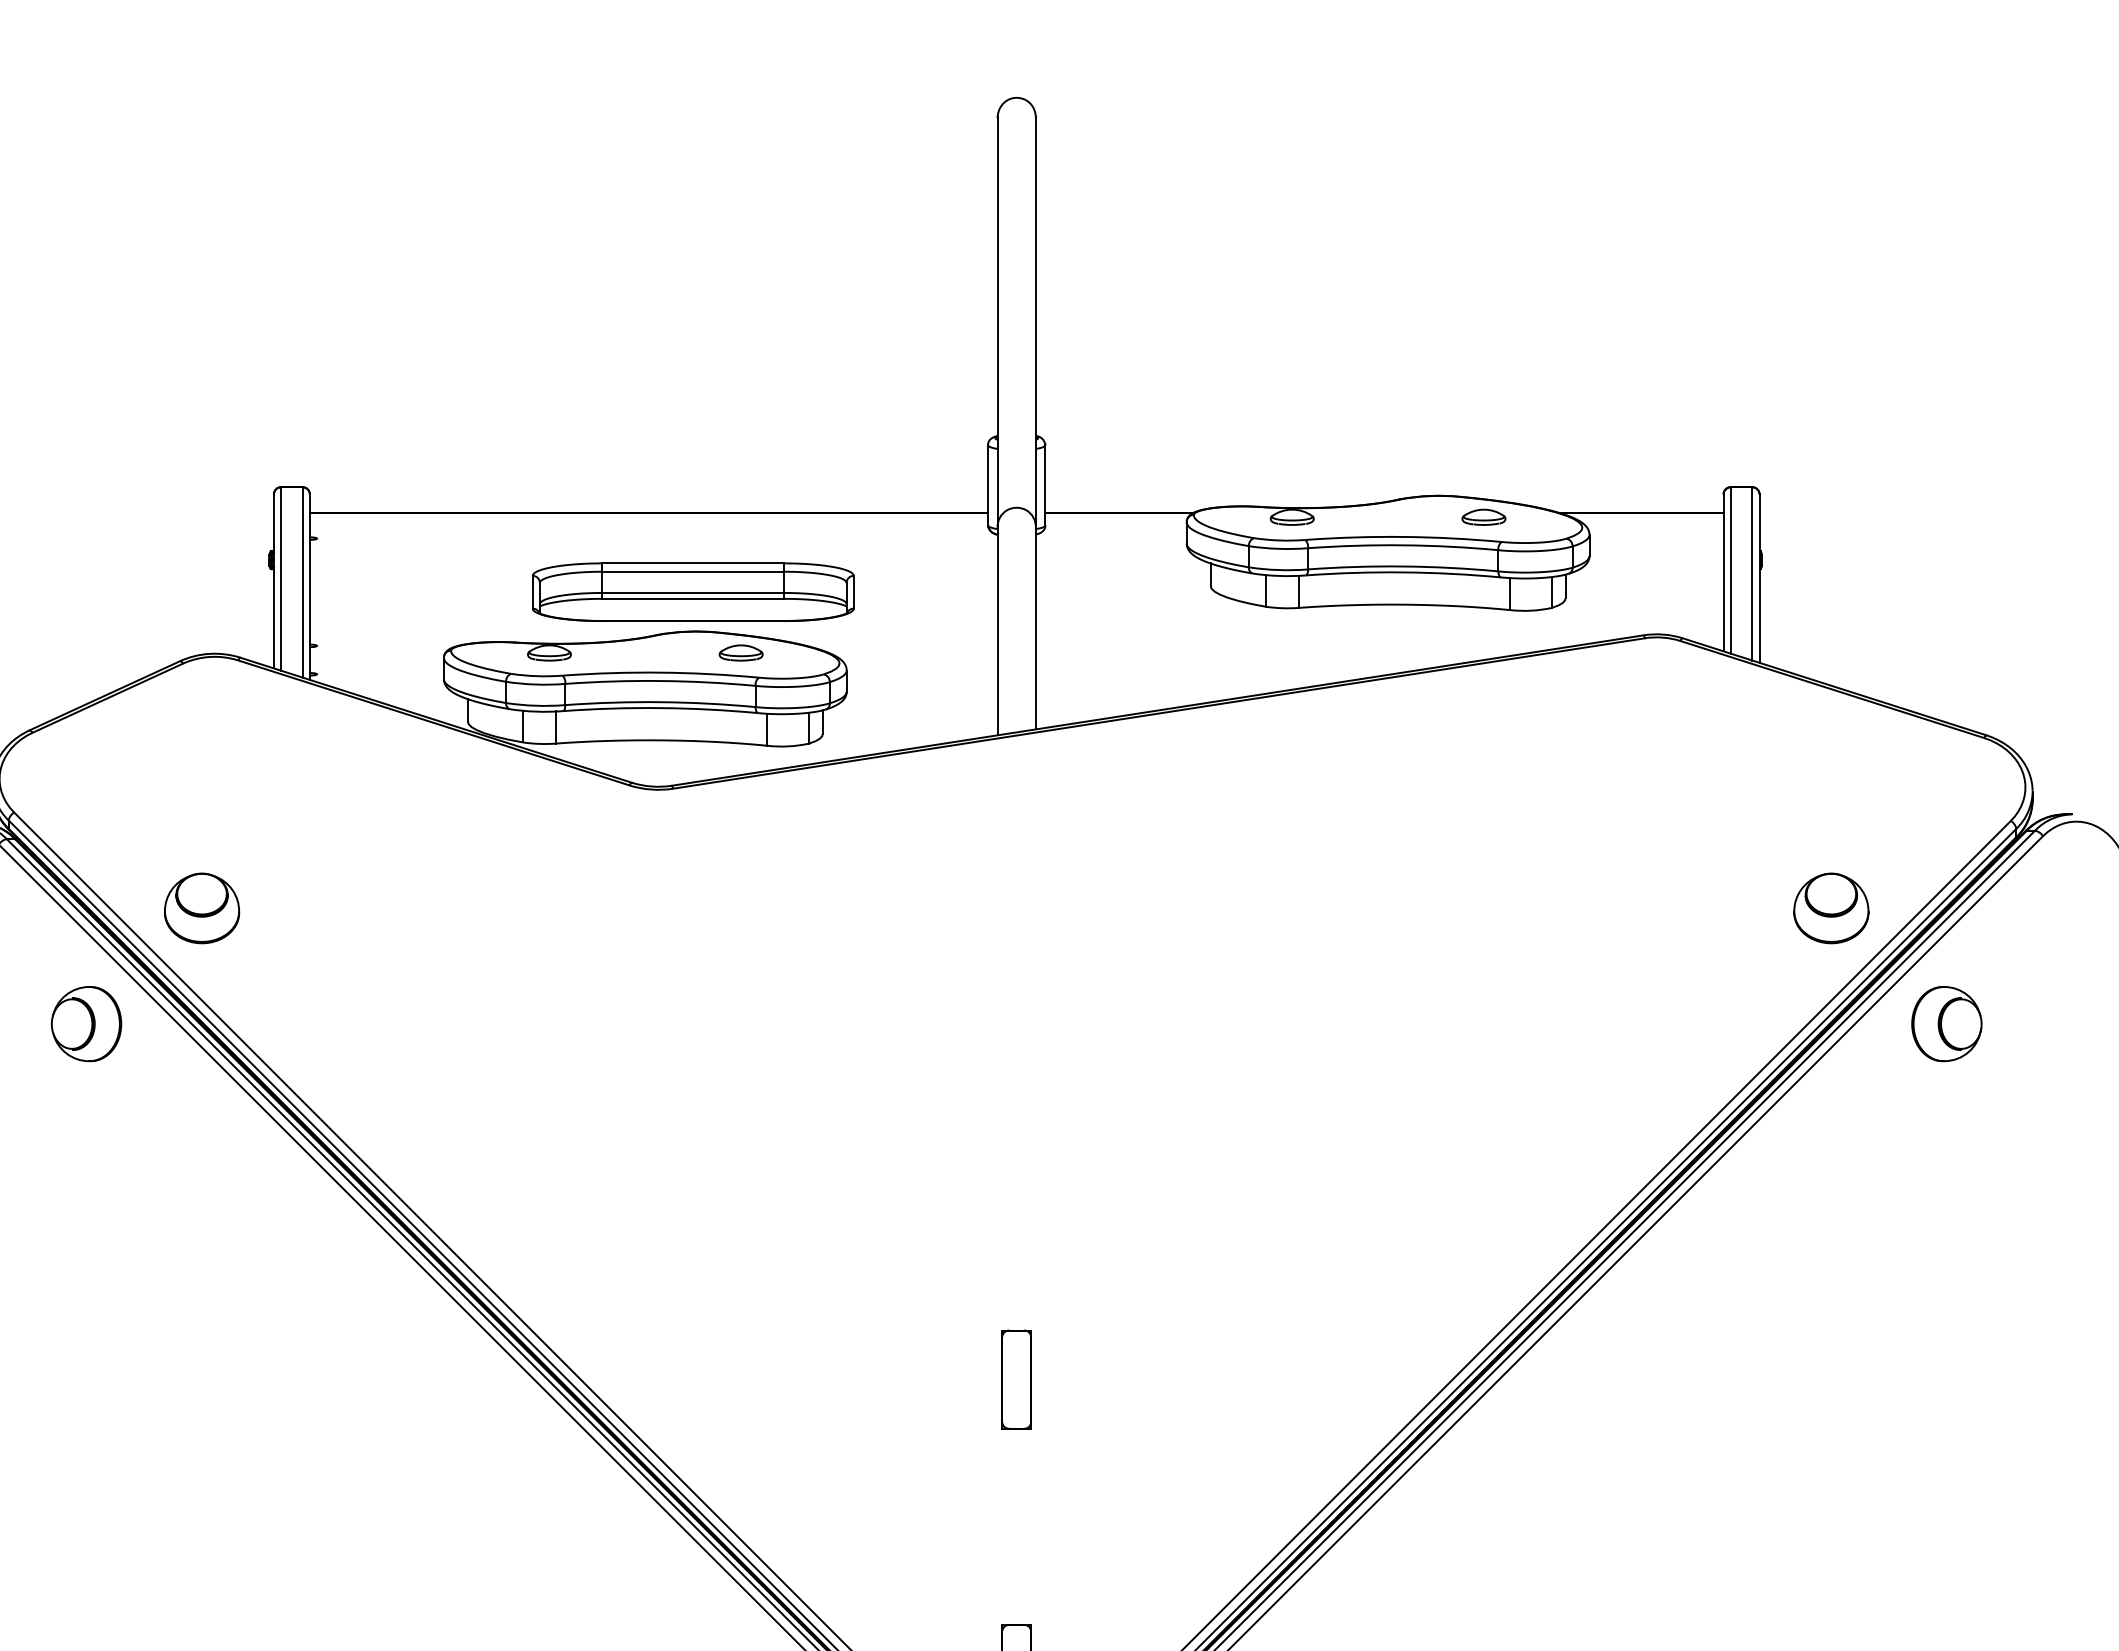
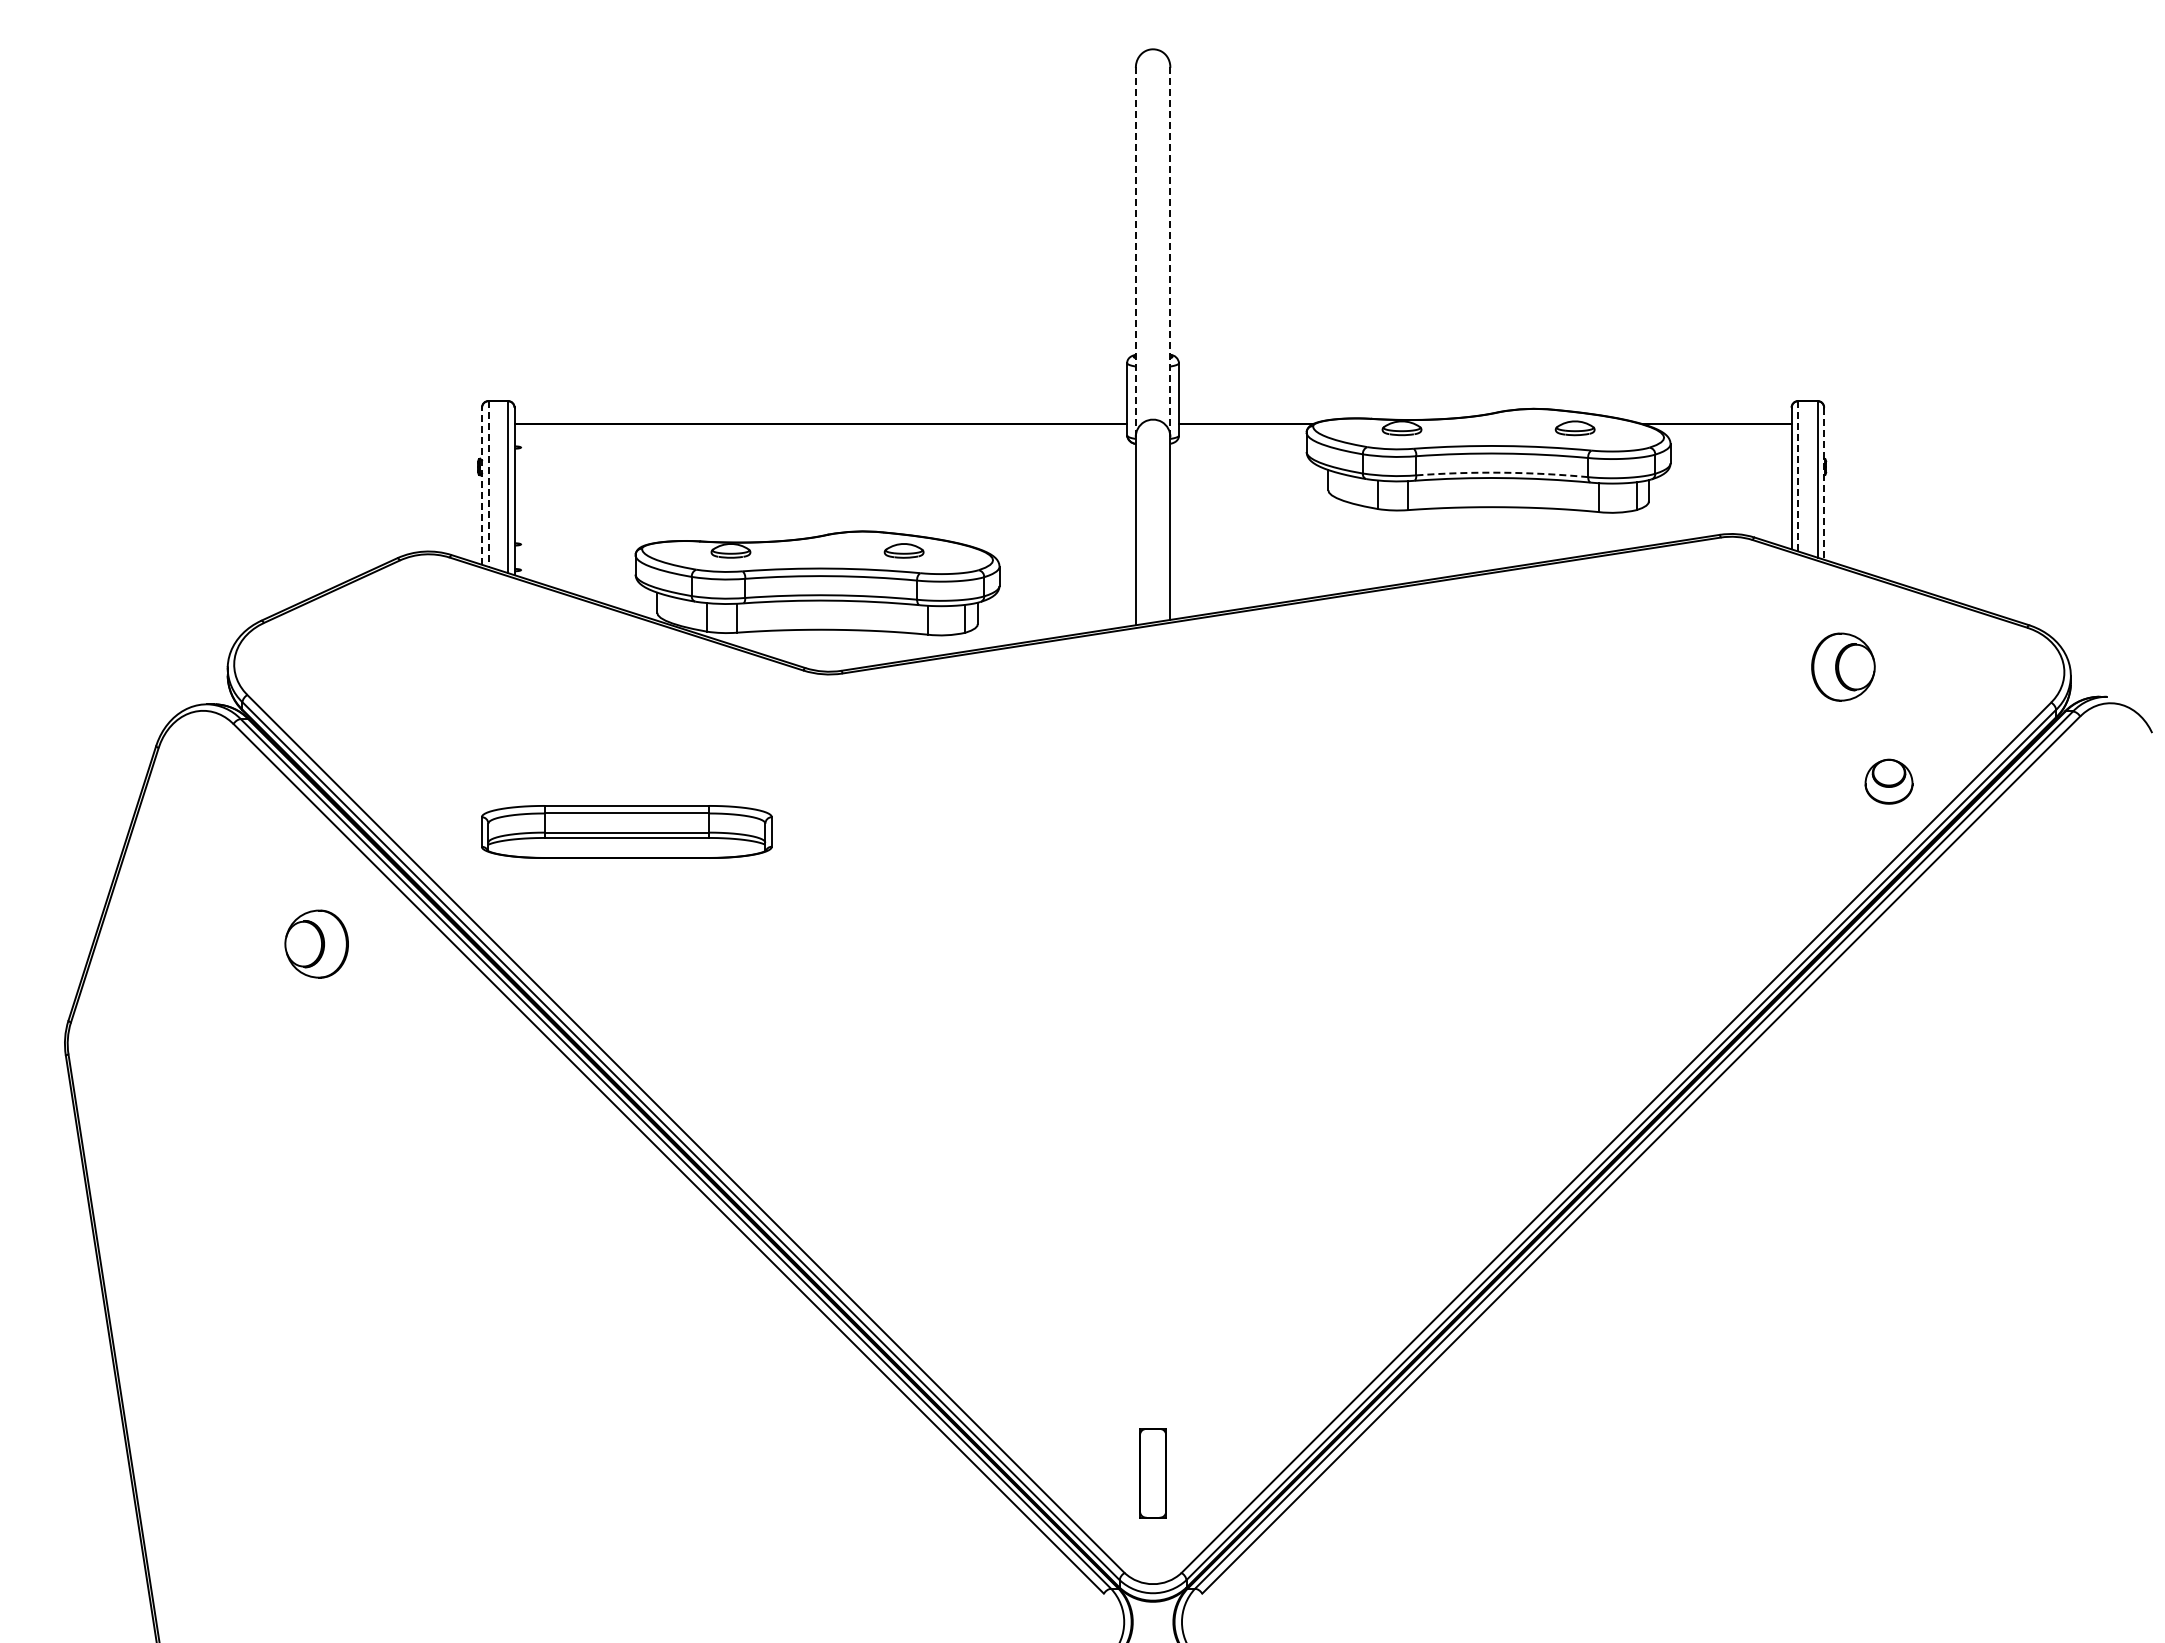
line: (997, 321) -> (1135, 251), solid -> dashed
line: (1035, 321) -> (1170, 251), solid -> dashed
arc: (1403, 566) -> (1502, 472), solid -> dashed
line: (1731, 570) -> (1798, 476), solid -> dashed
line: (281, 579) -> (488, 484), solid -> dashed
line: (1759, 579) -> (1824, 484), solid -> dashed
line: (274, 581) -> (482, 486), solid -> dashed
part: (692, 591) -> (626, 831), moved
part: (201, 908) -> (416, 781), removed
part: (1830, 908) -> (1888, 781), size x0.7
part: (86, 1023) -> (316, 943), moved
part: (1946, 1023) -> (1843, 666), moved
part: (1016, 1379) -> (1152, 1207), removed

